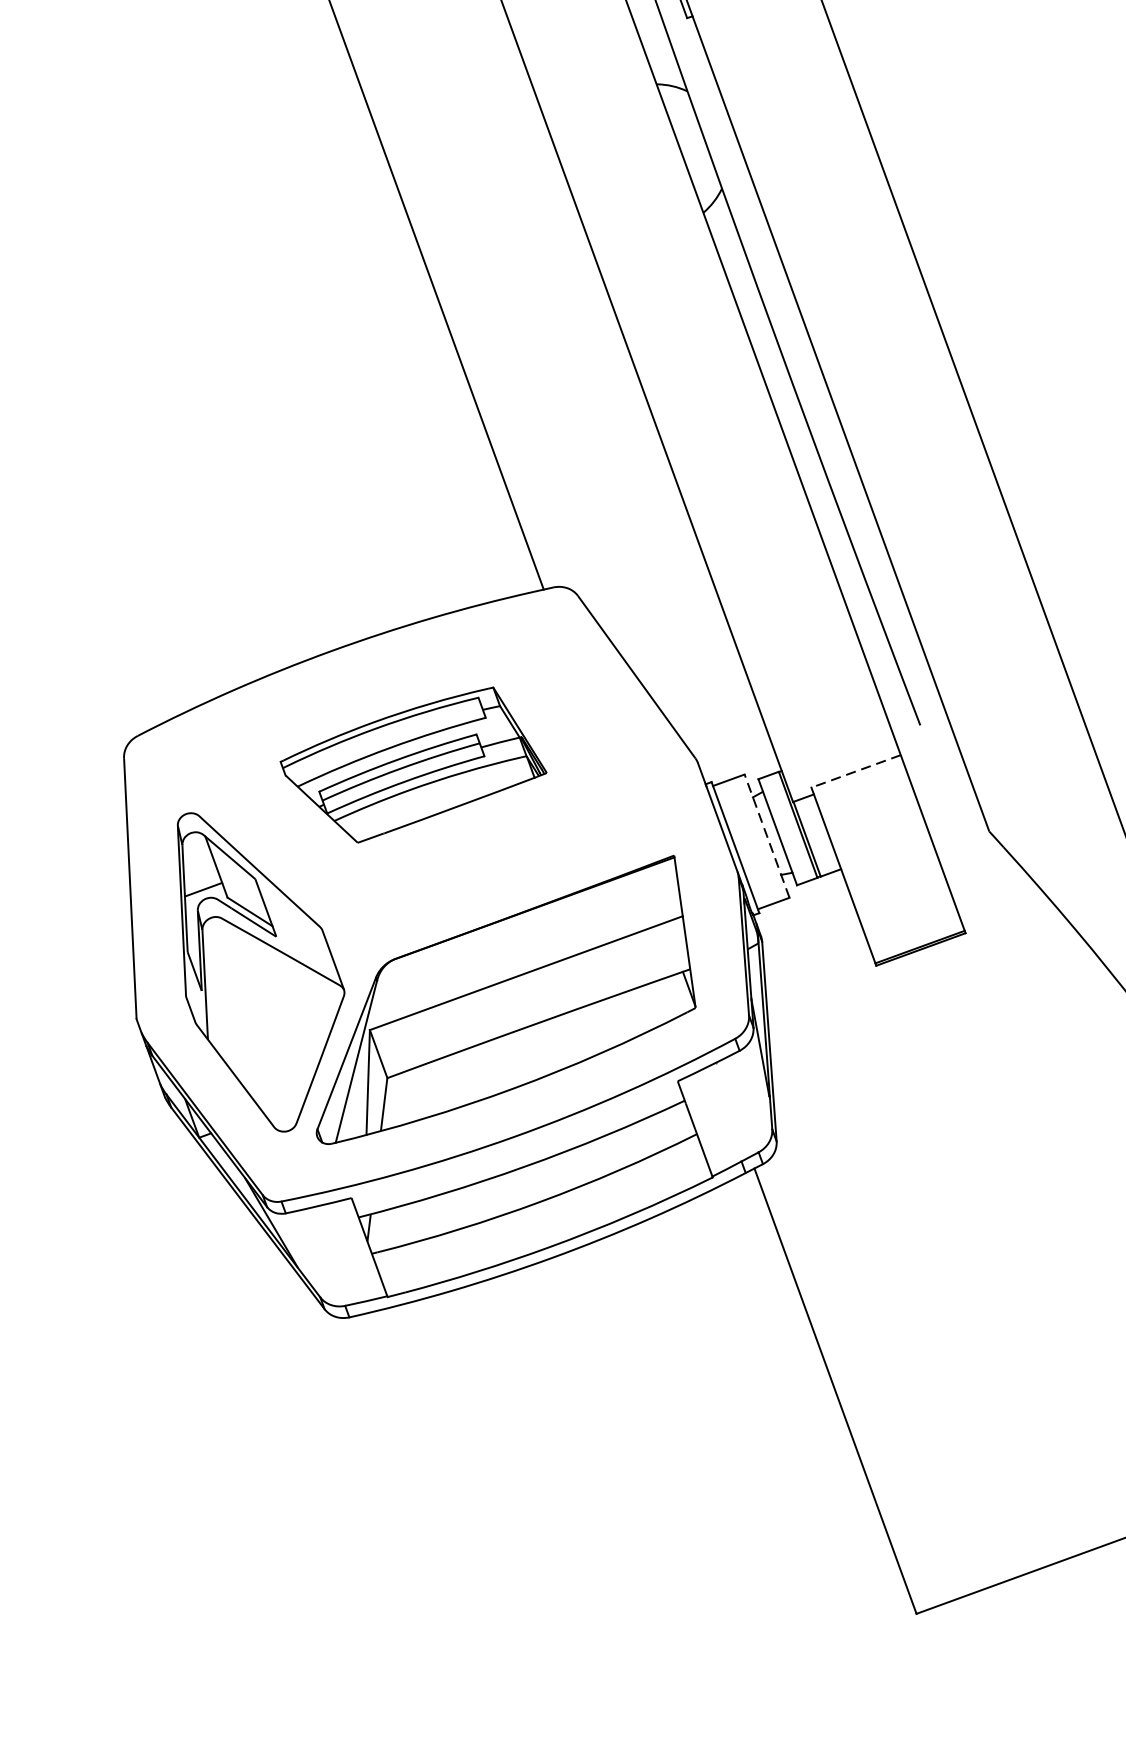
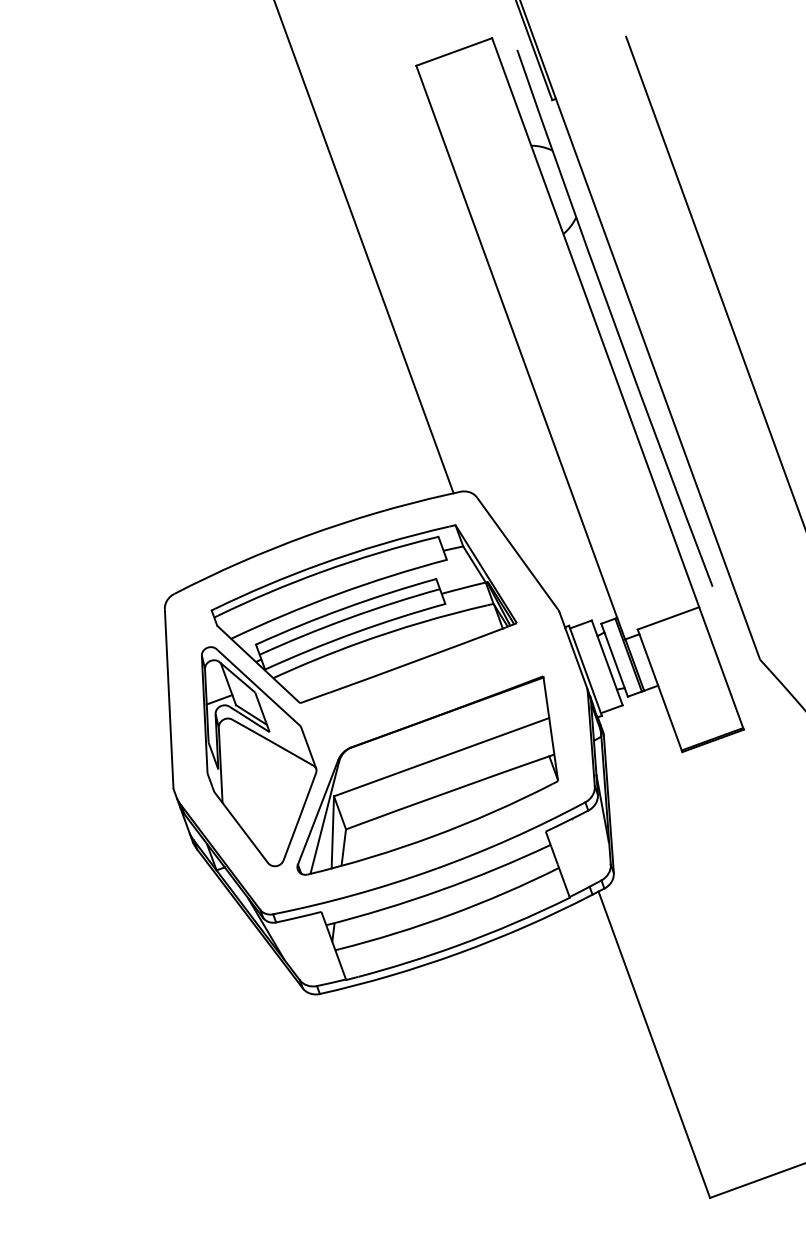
part: (412, 764) -> (363, 613), size x1.67
line: (856, 771) -> (668, 618), dashed -> solid
line: (767, 835) -> (607, 662), dashed -> solid

